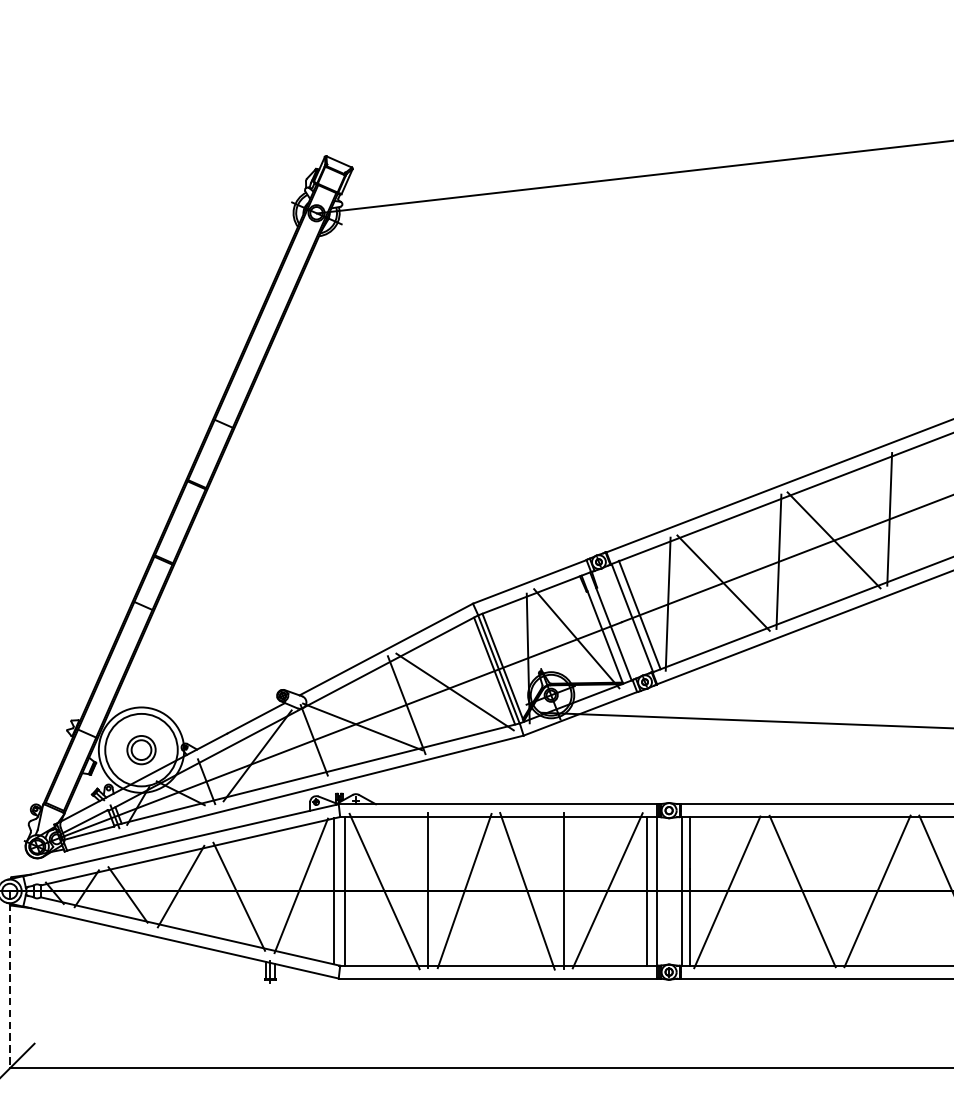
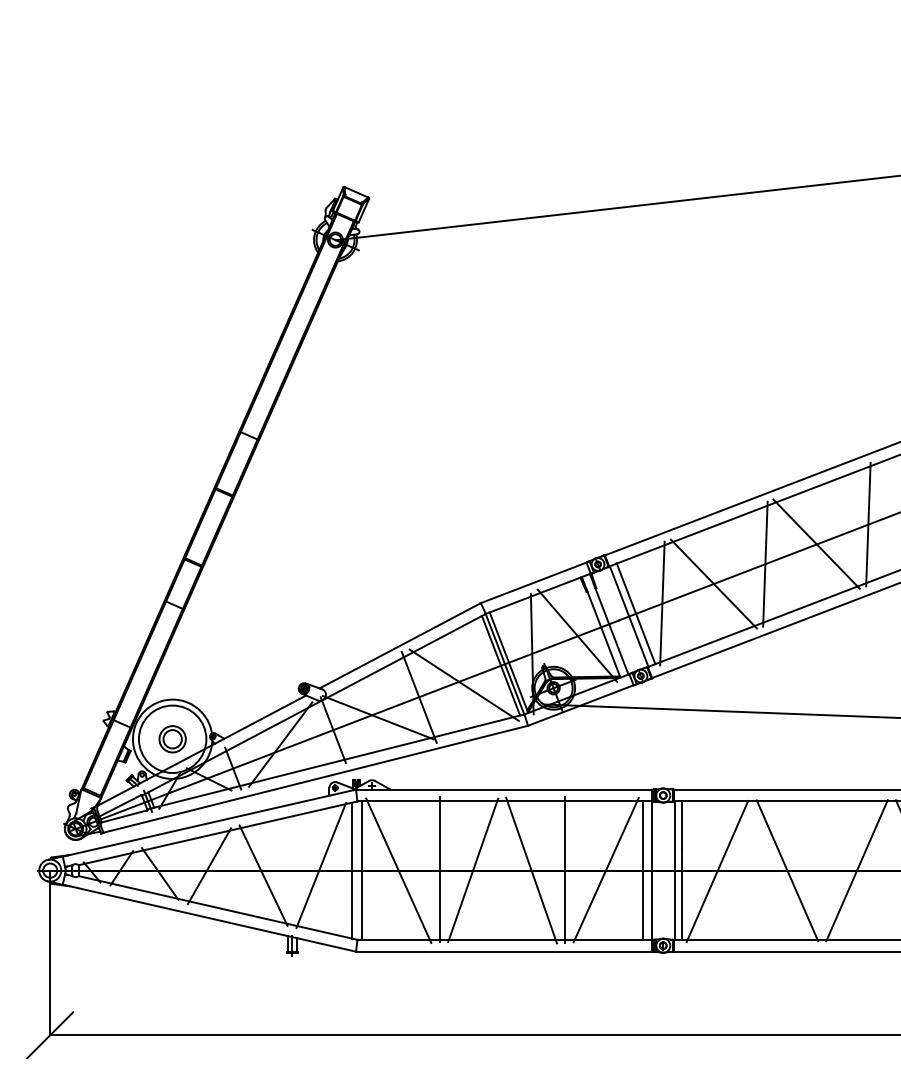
line: (10, 980) -> (50, 953), dashed -> solid

